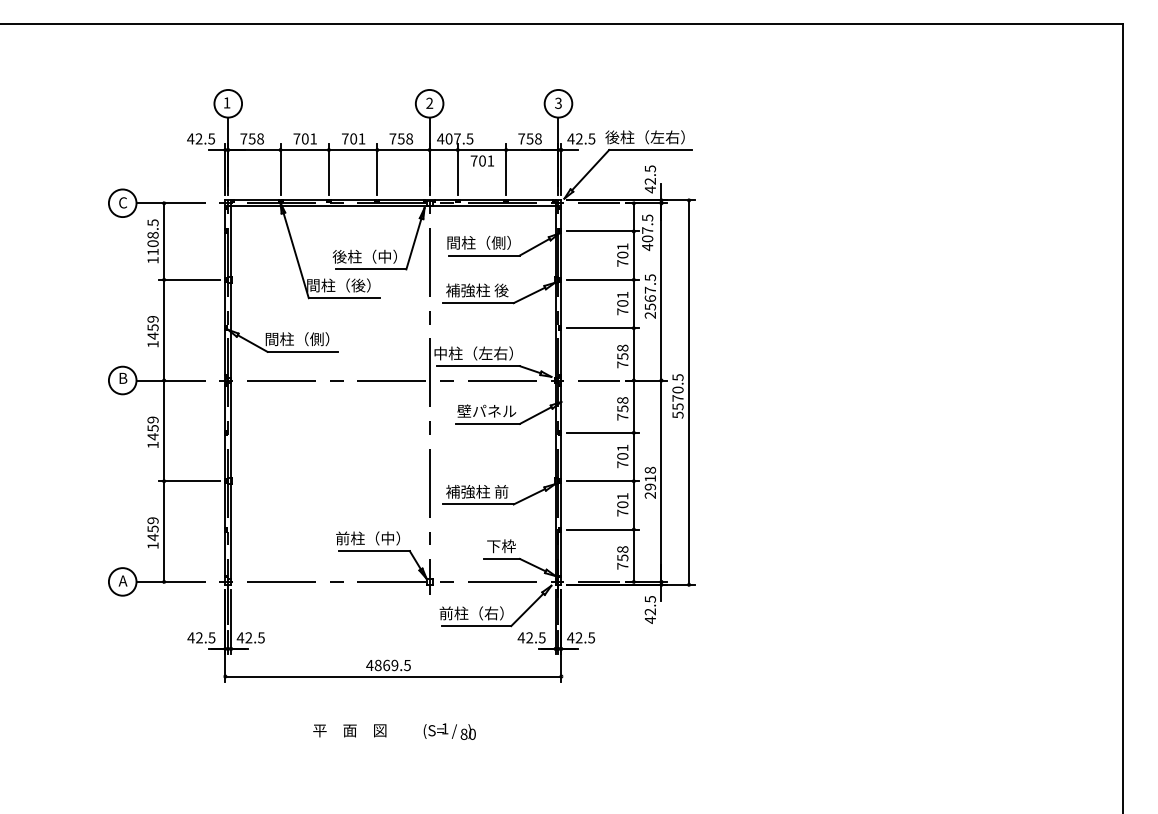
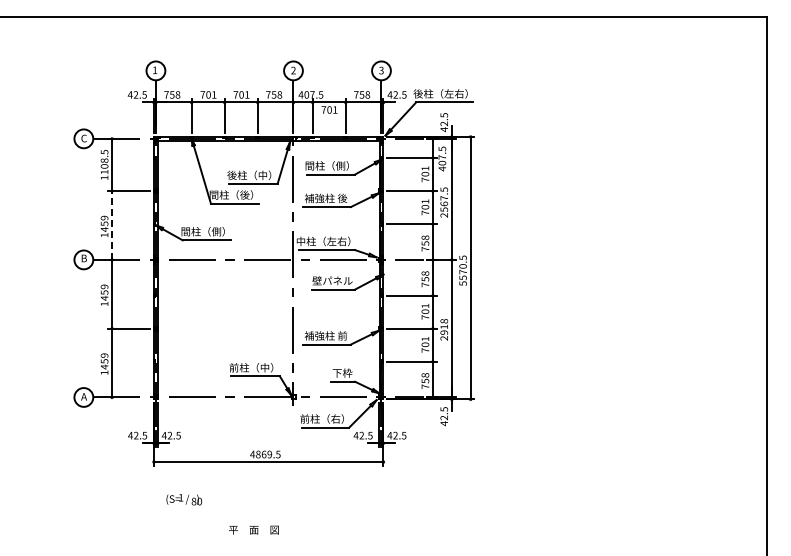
line: (164, 330) -> (112, 225), solid -> dashed
text: (349, 729) -> (253, 529), moved
text: (450, 731) -> (184, 499), moved

